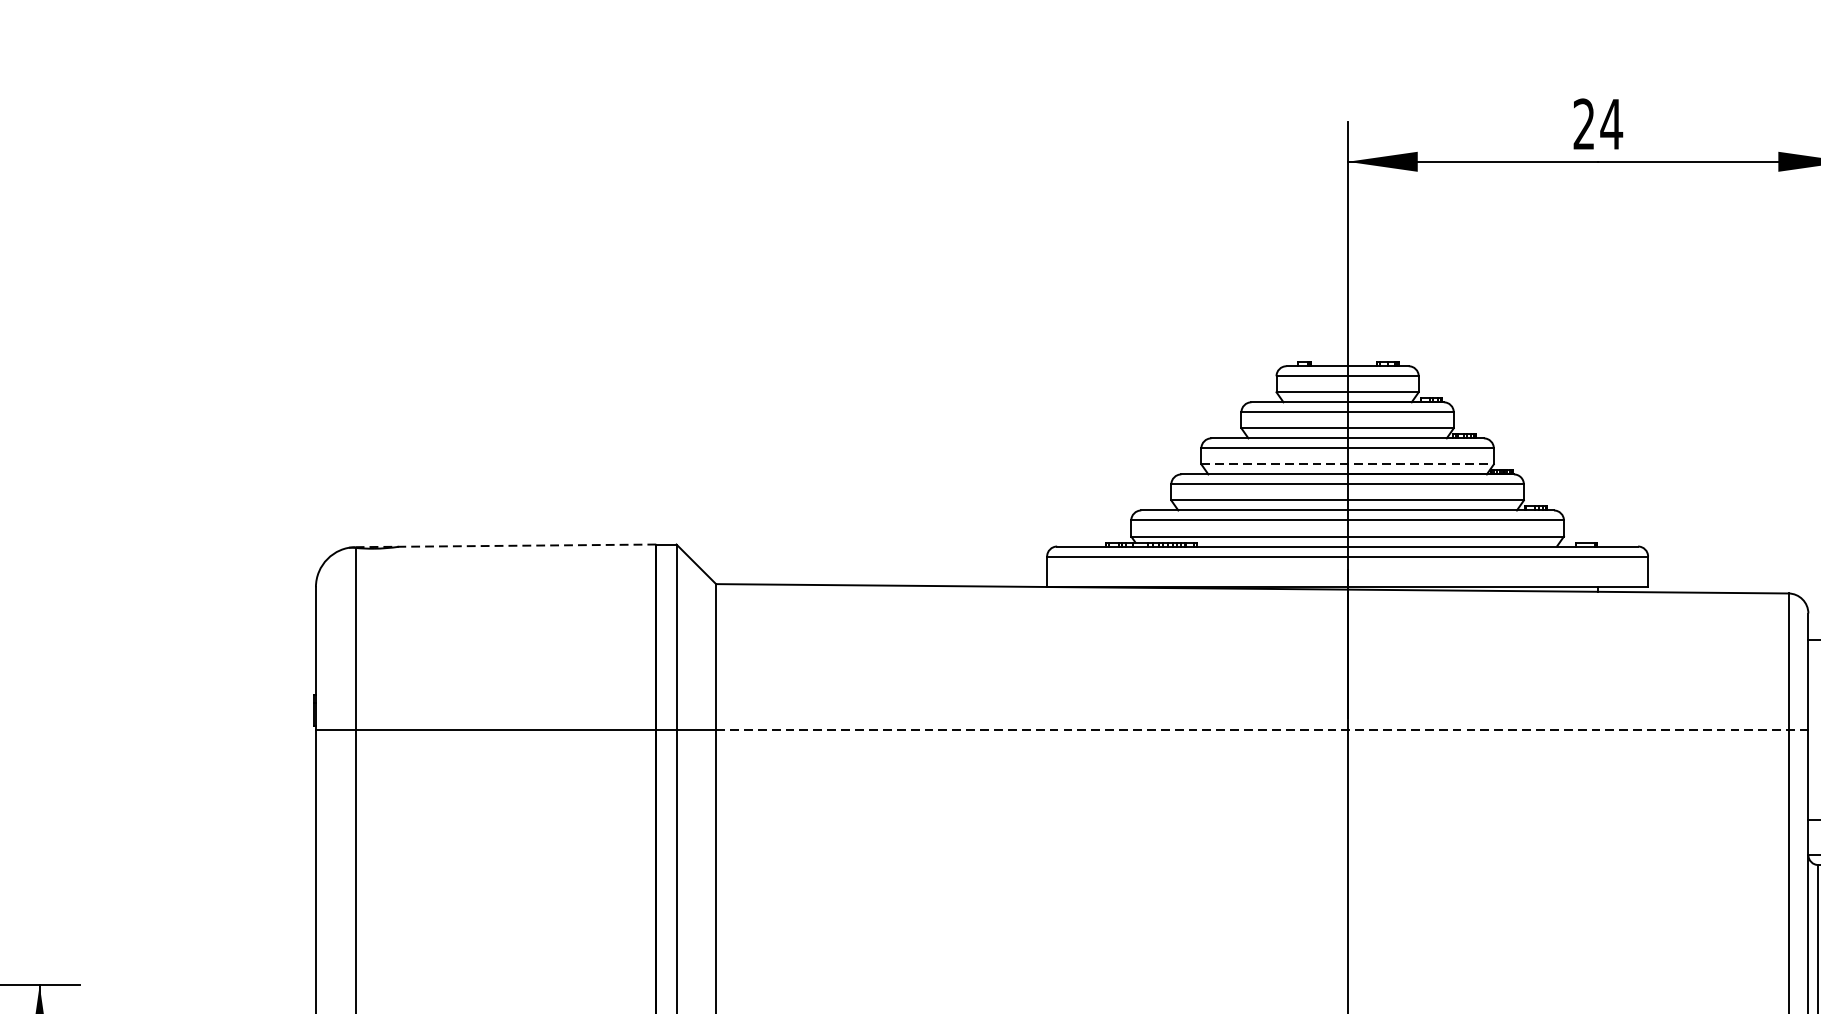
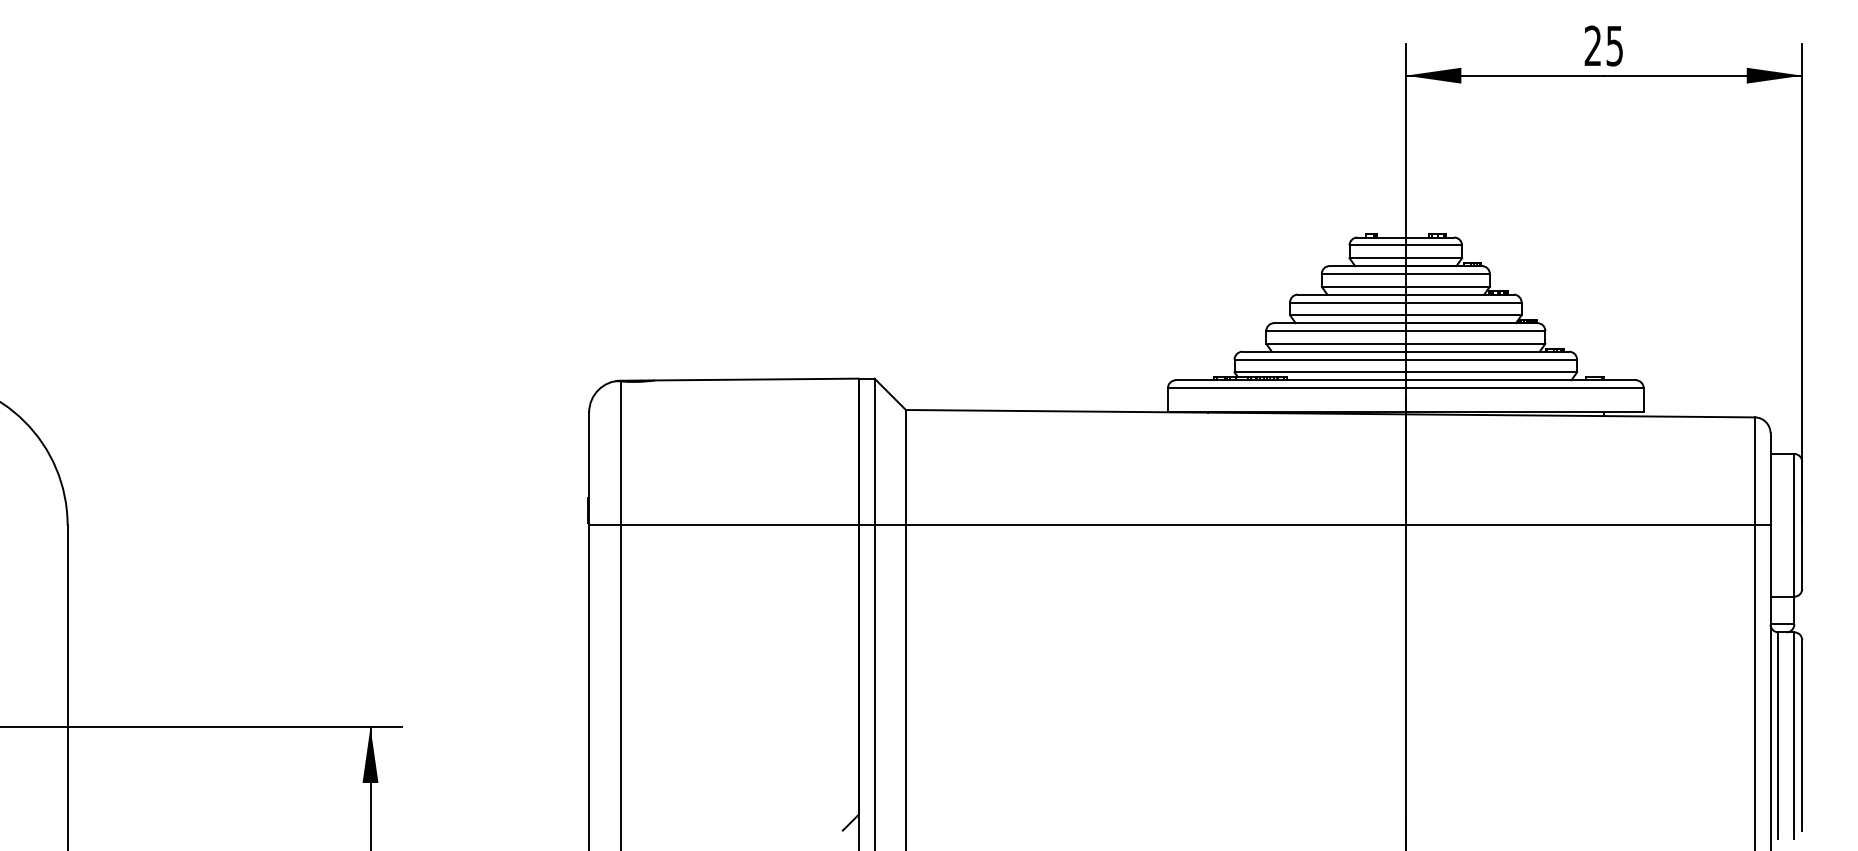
text: (1611, 124) -> (1614, 46), 24 -> 25
line: (1347, 464) -> (1405, 315), dashed -> solid
line: (507, 545) -> (740, 379), dashed -> solid
line: (1262, 730) -> (1338, 525), dashed -> solid

